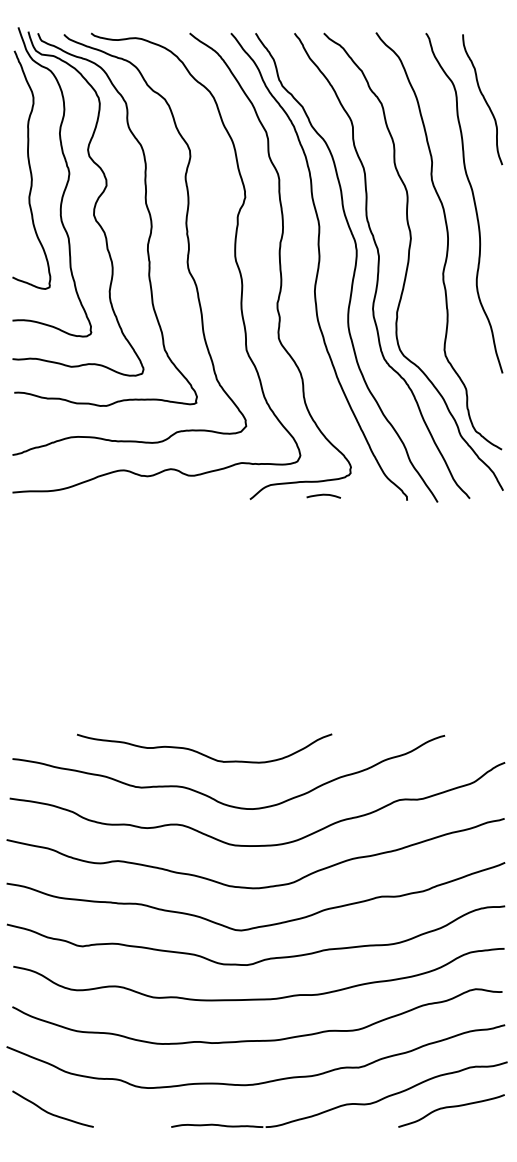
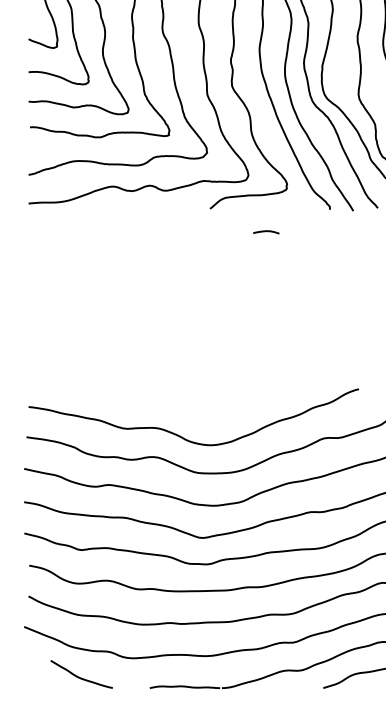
curve: (323, 495) -> (266, 231), moved
curve: (203, 753) -> (174, 402), removed
curve: (50, 1112) -> (79, 676), moved

